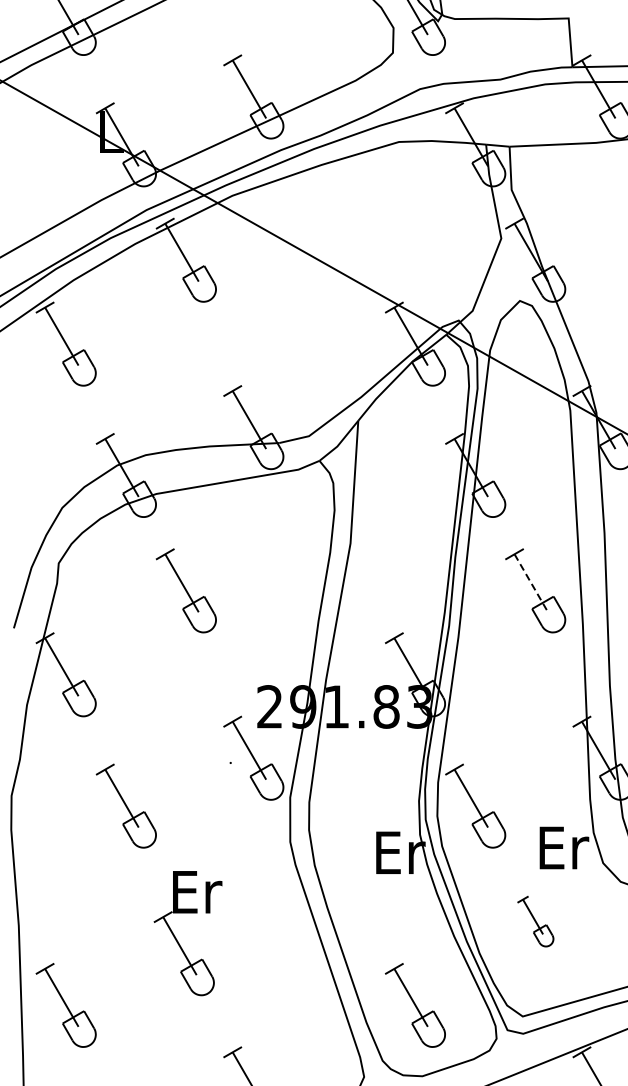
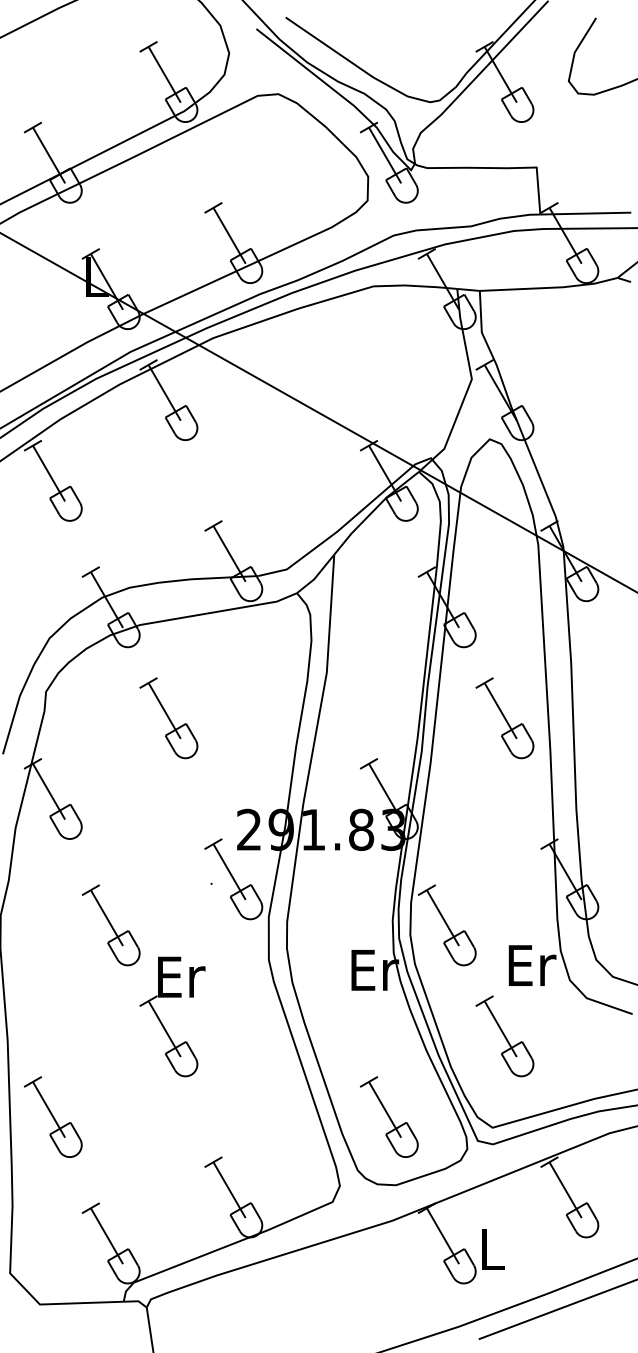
line: (532, 583) -> (501, 711), dashed -> solid
part: (535, 921) -> (504, 1036), size x1.67
part: (178, 941) -> (163, 1024), moved

